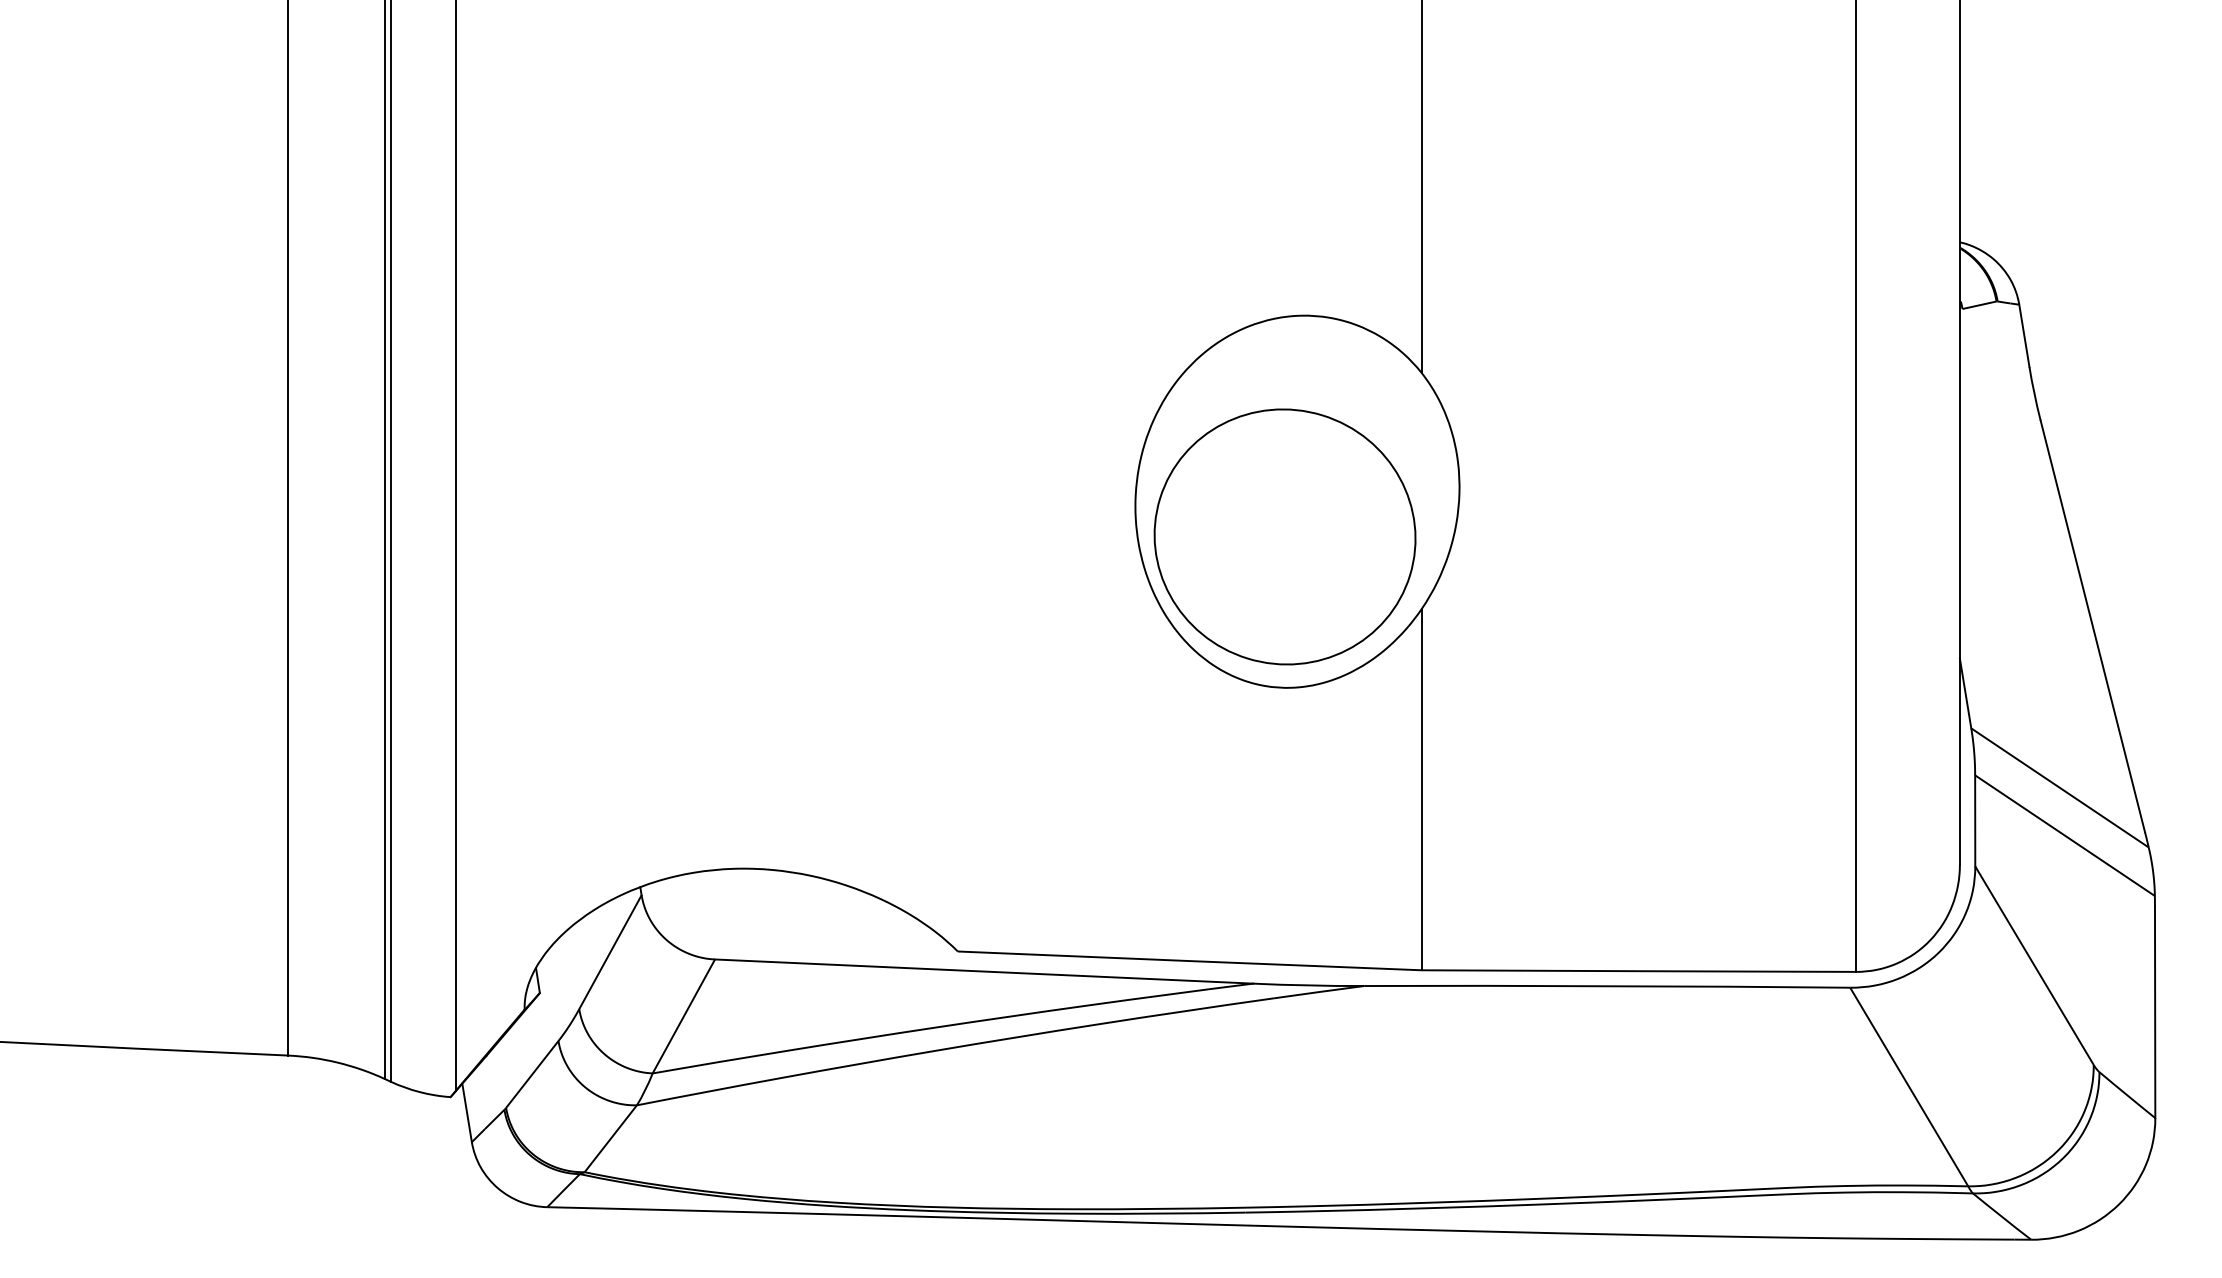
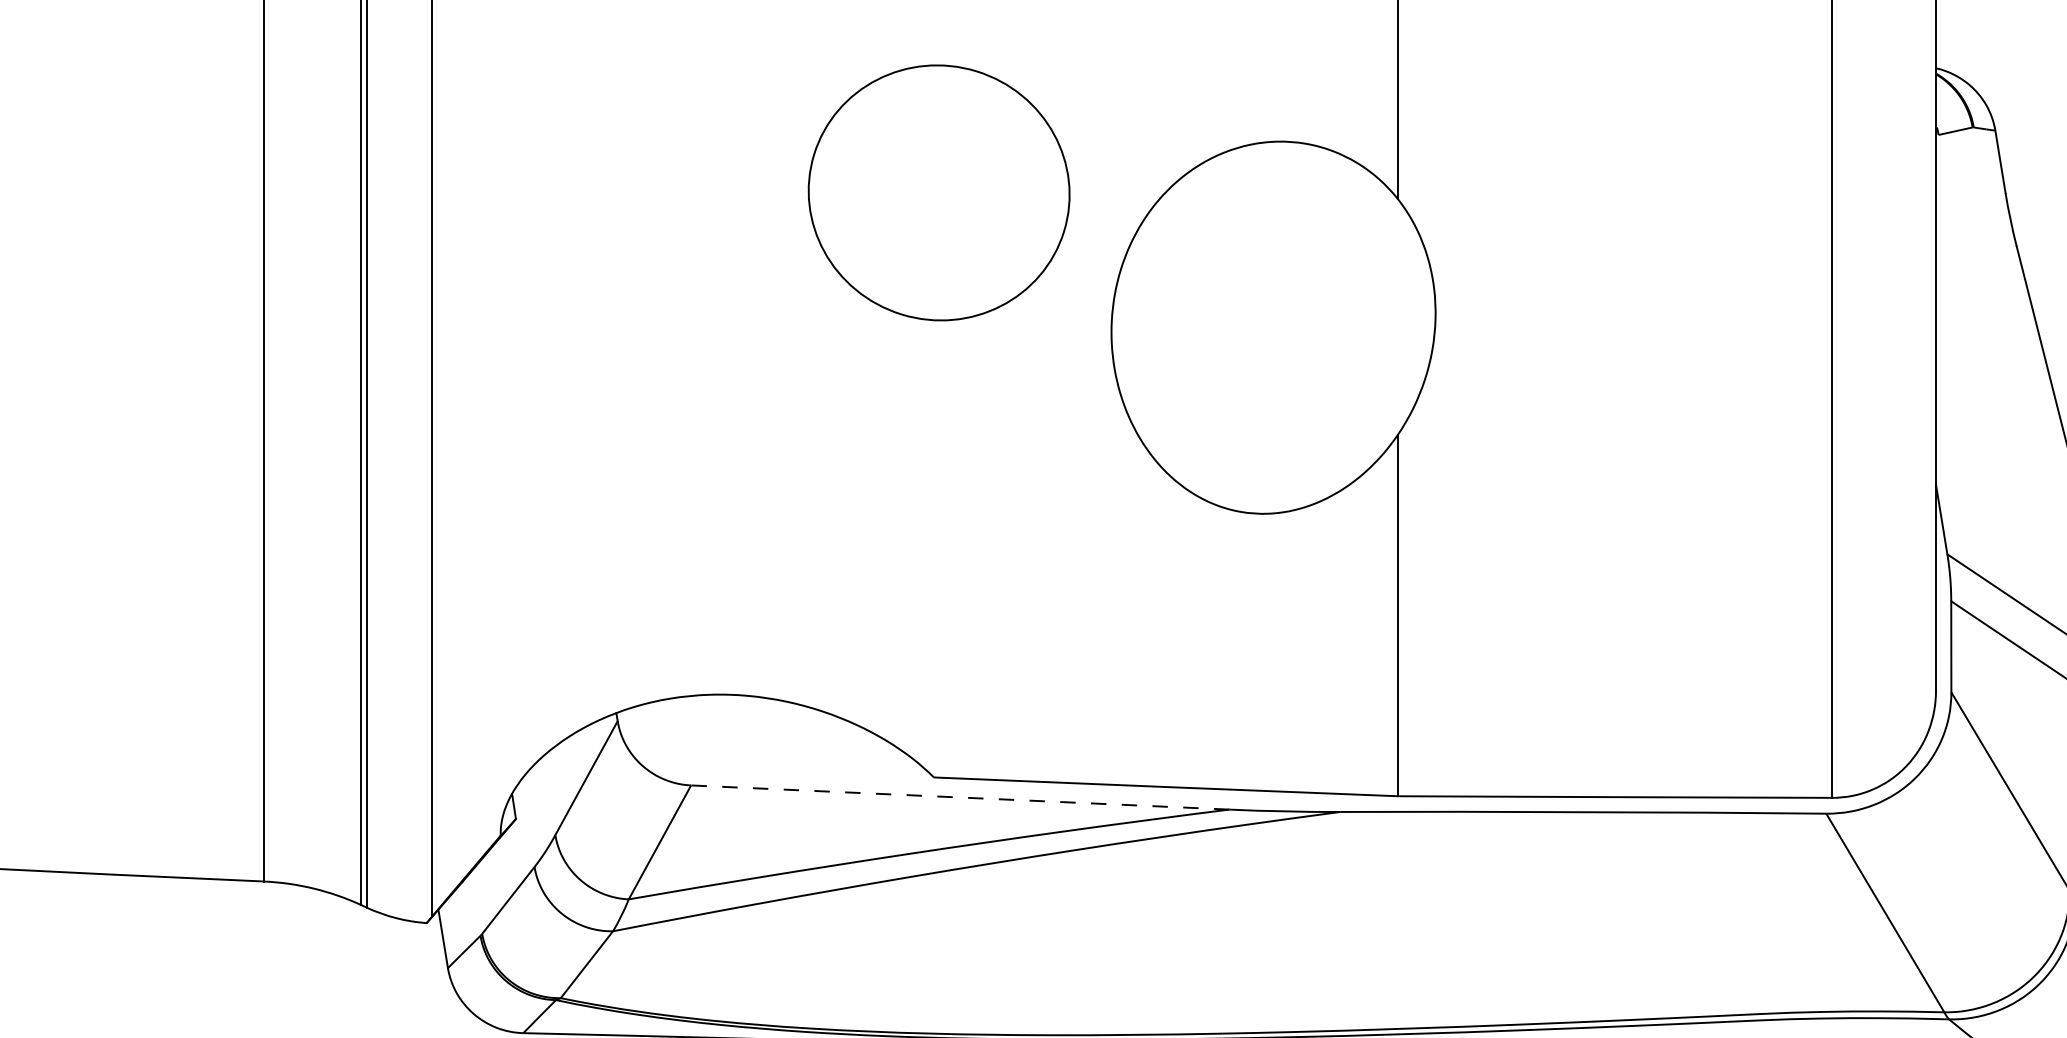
part: (1284, 536) -> (938, 192), moved
line: (983, 971) -> (959, 797), solid -> dashed

